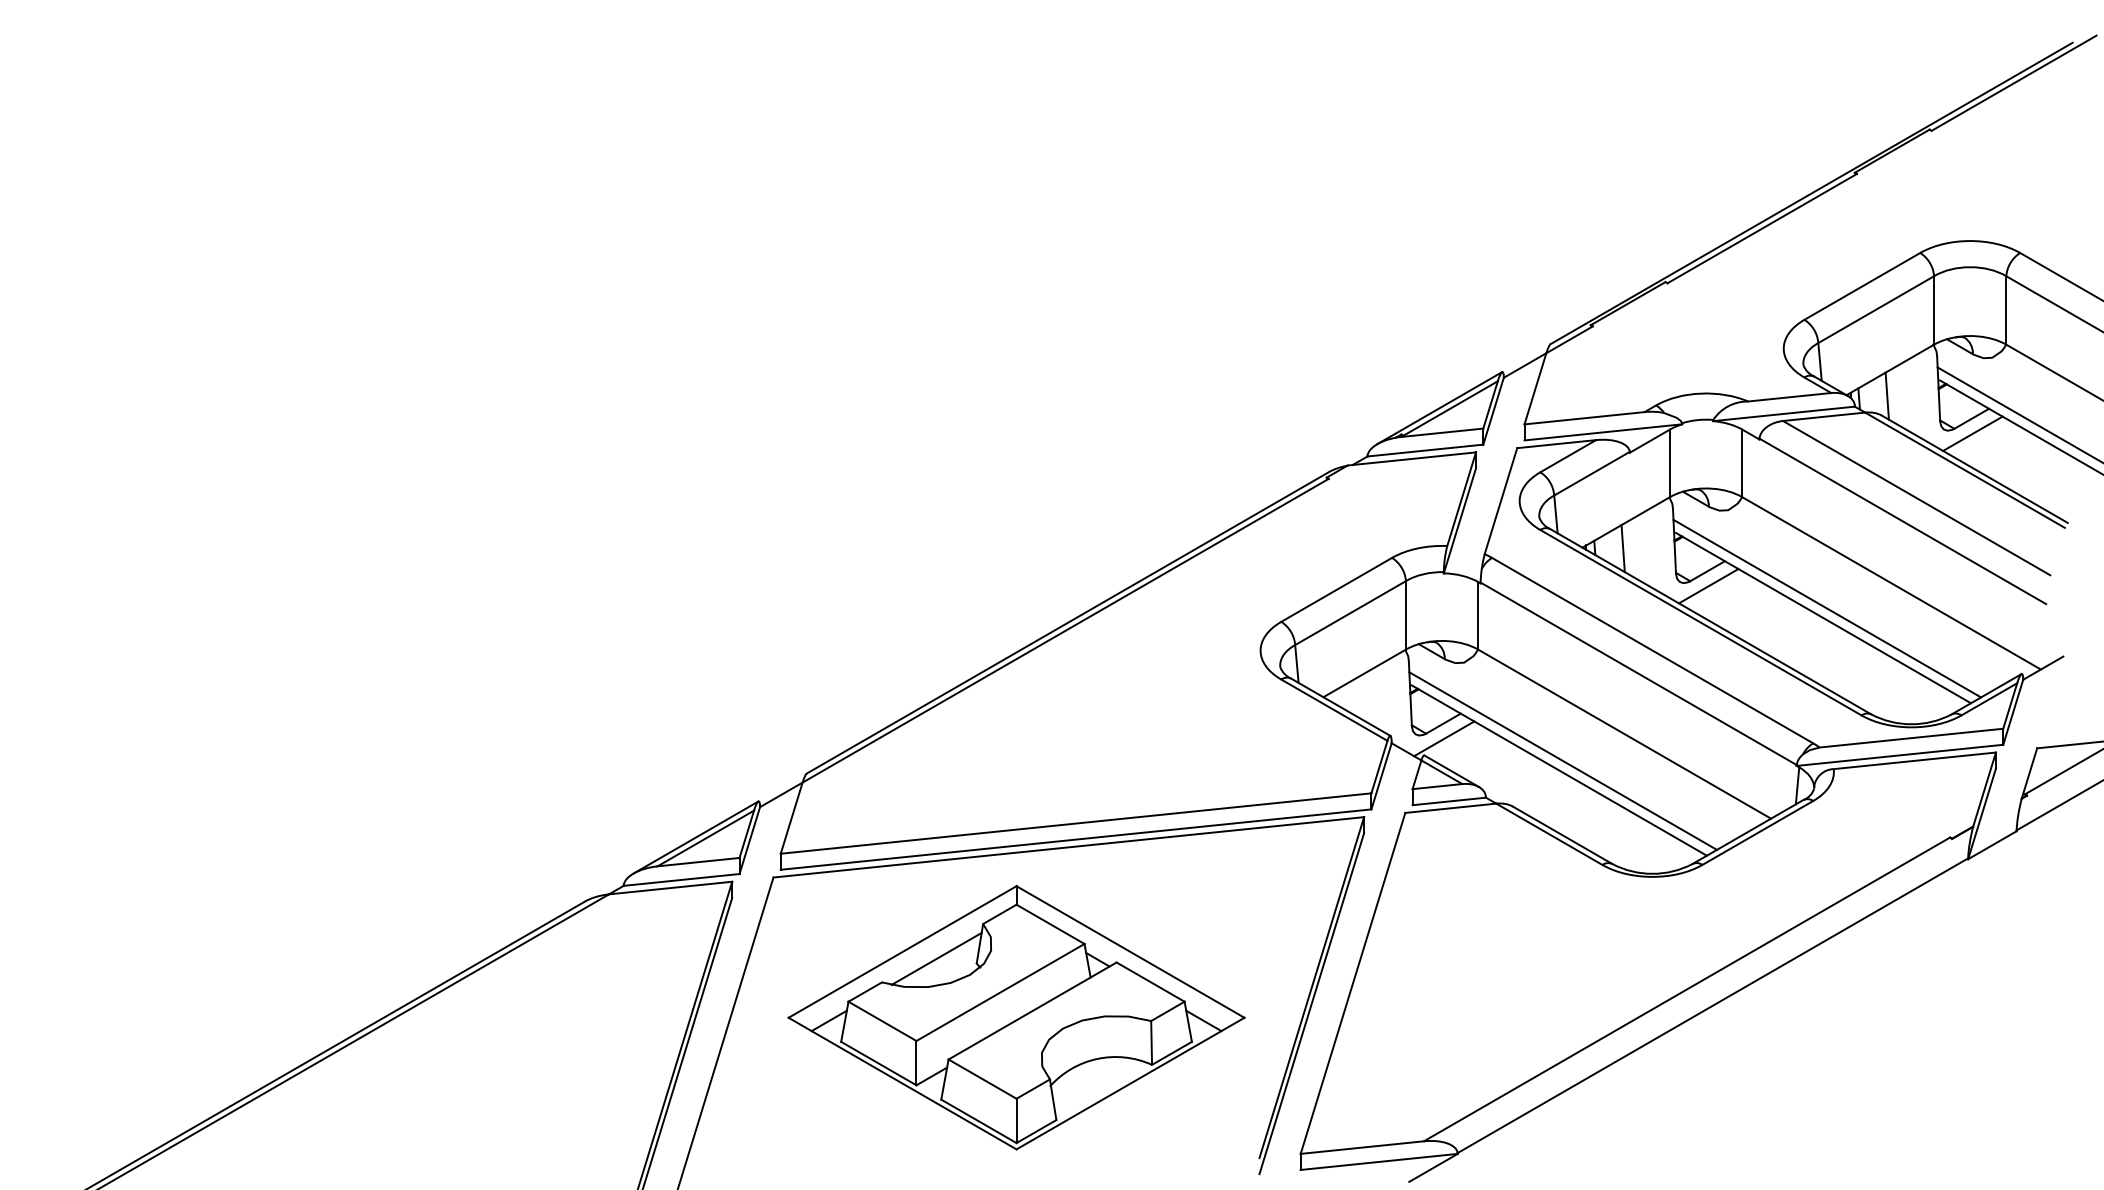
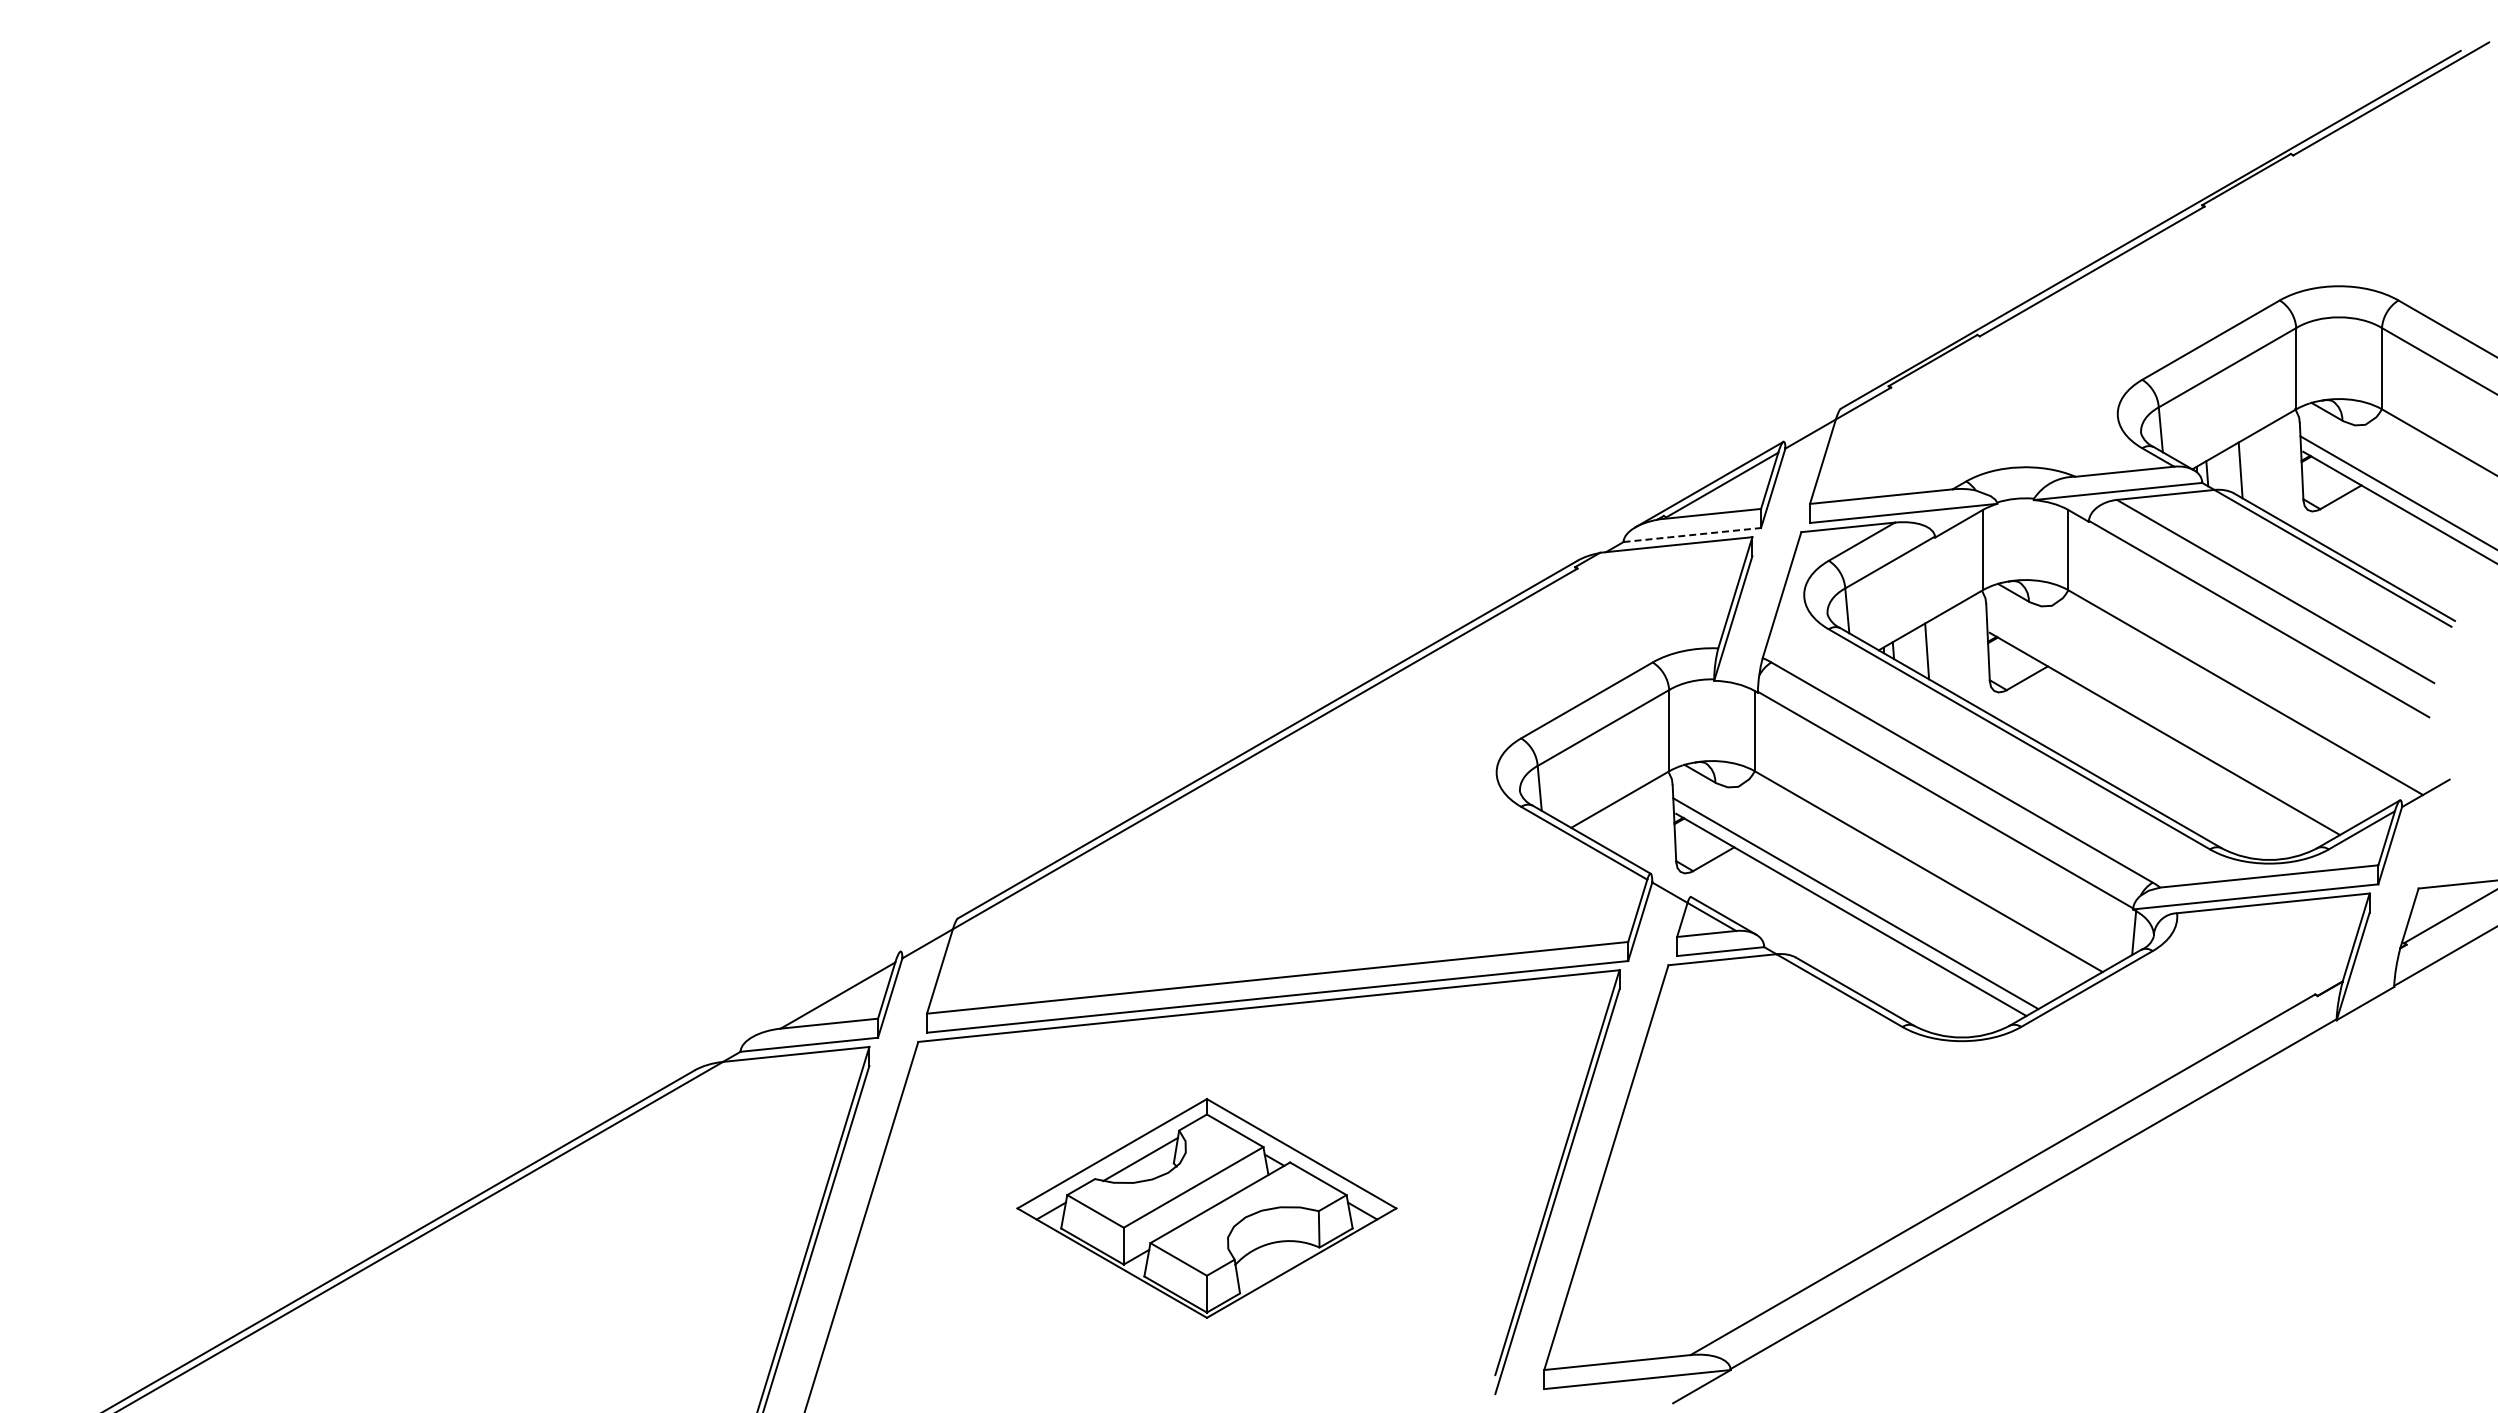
line: (1972, 433) -> (2341, 514), removed
line: (1425, 450) -> (1692, 534), solid -> dashed
line: (1708, 585) -> (2028, 695), removed
line: (1827, 608) -> (2169, 722), removed
line: (1444, 738) -> (1714, 876), removed
line: (696, 837) -> (826, 994), removed
part: (1016, 1017) -> (1206, 1208), size x0.7

